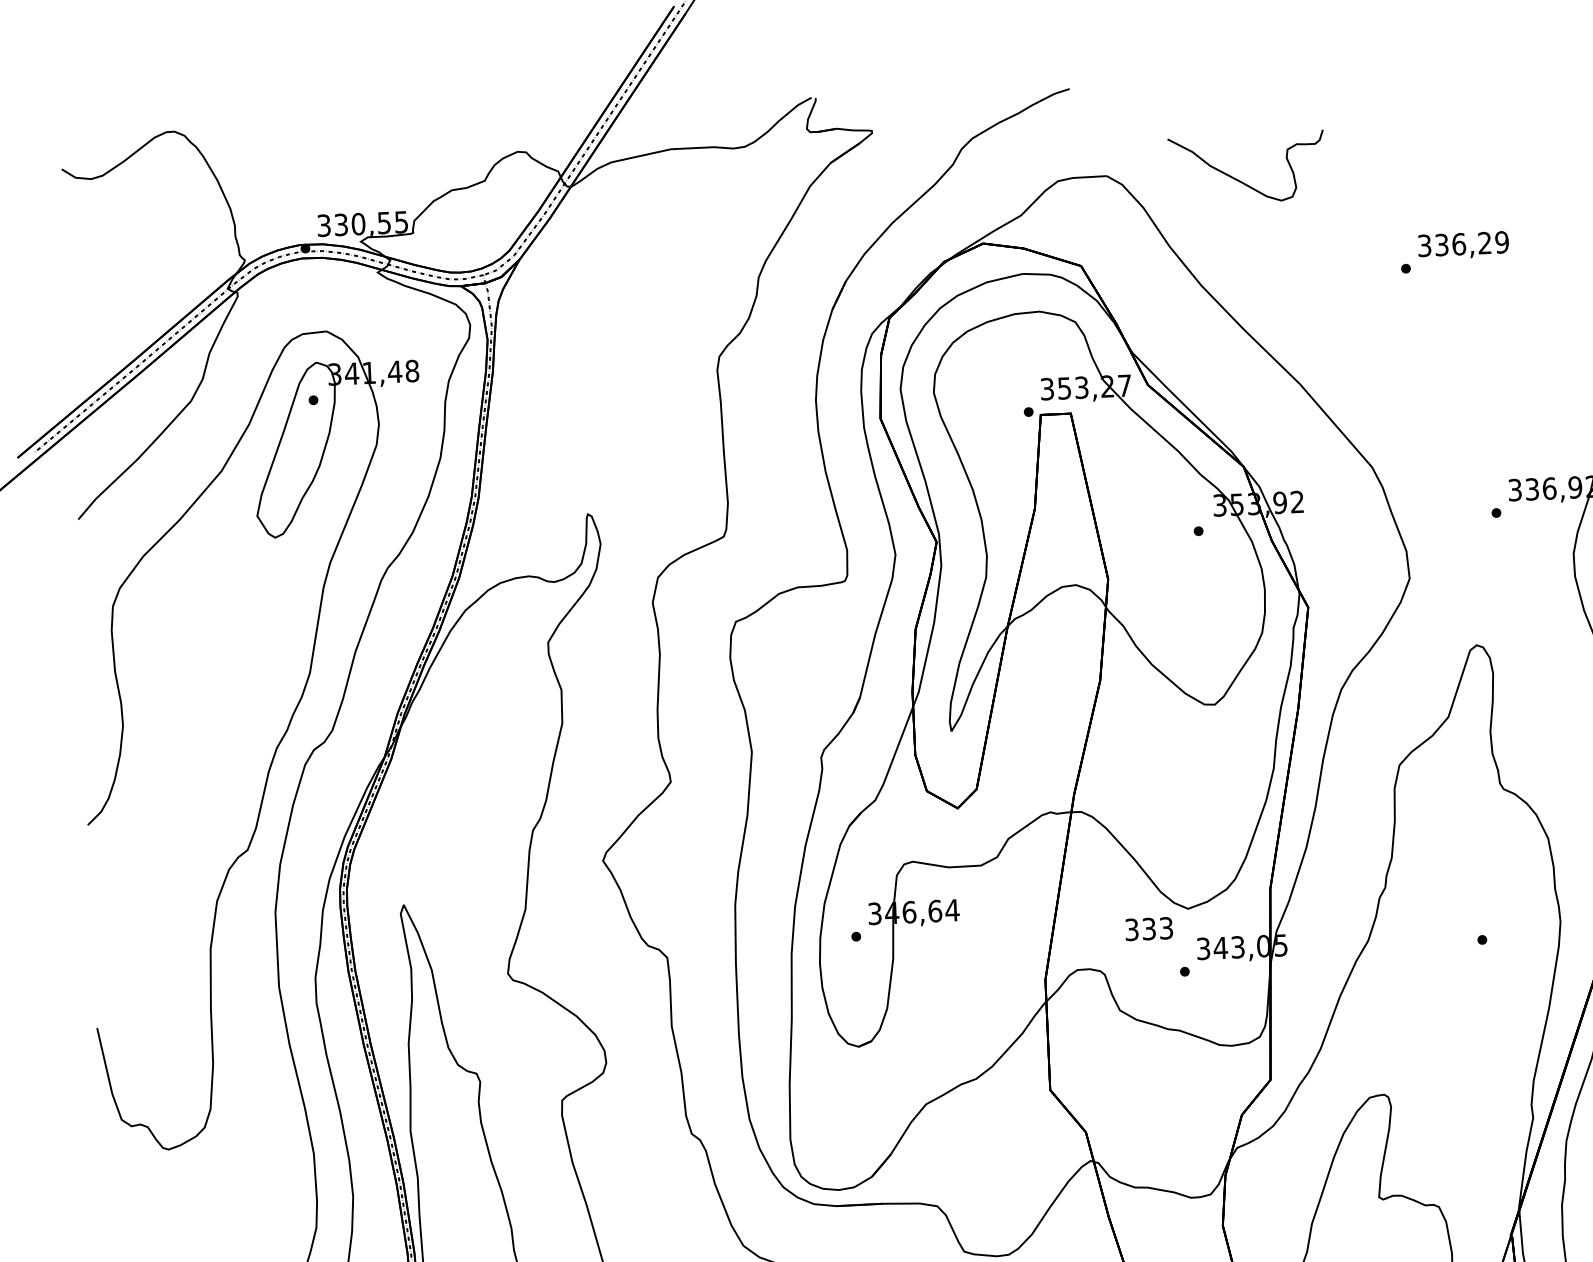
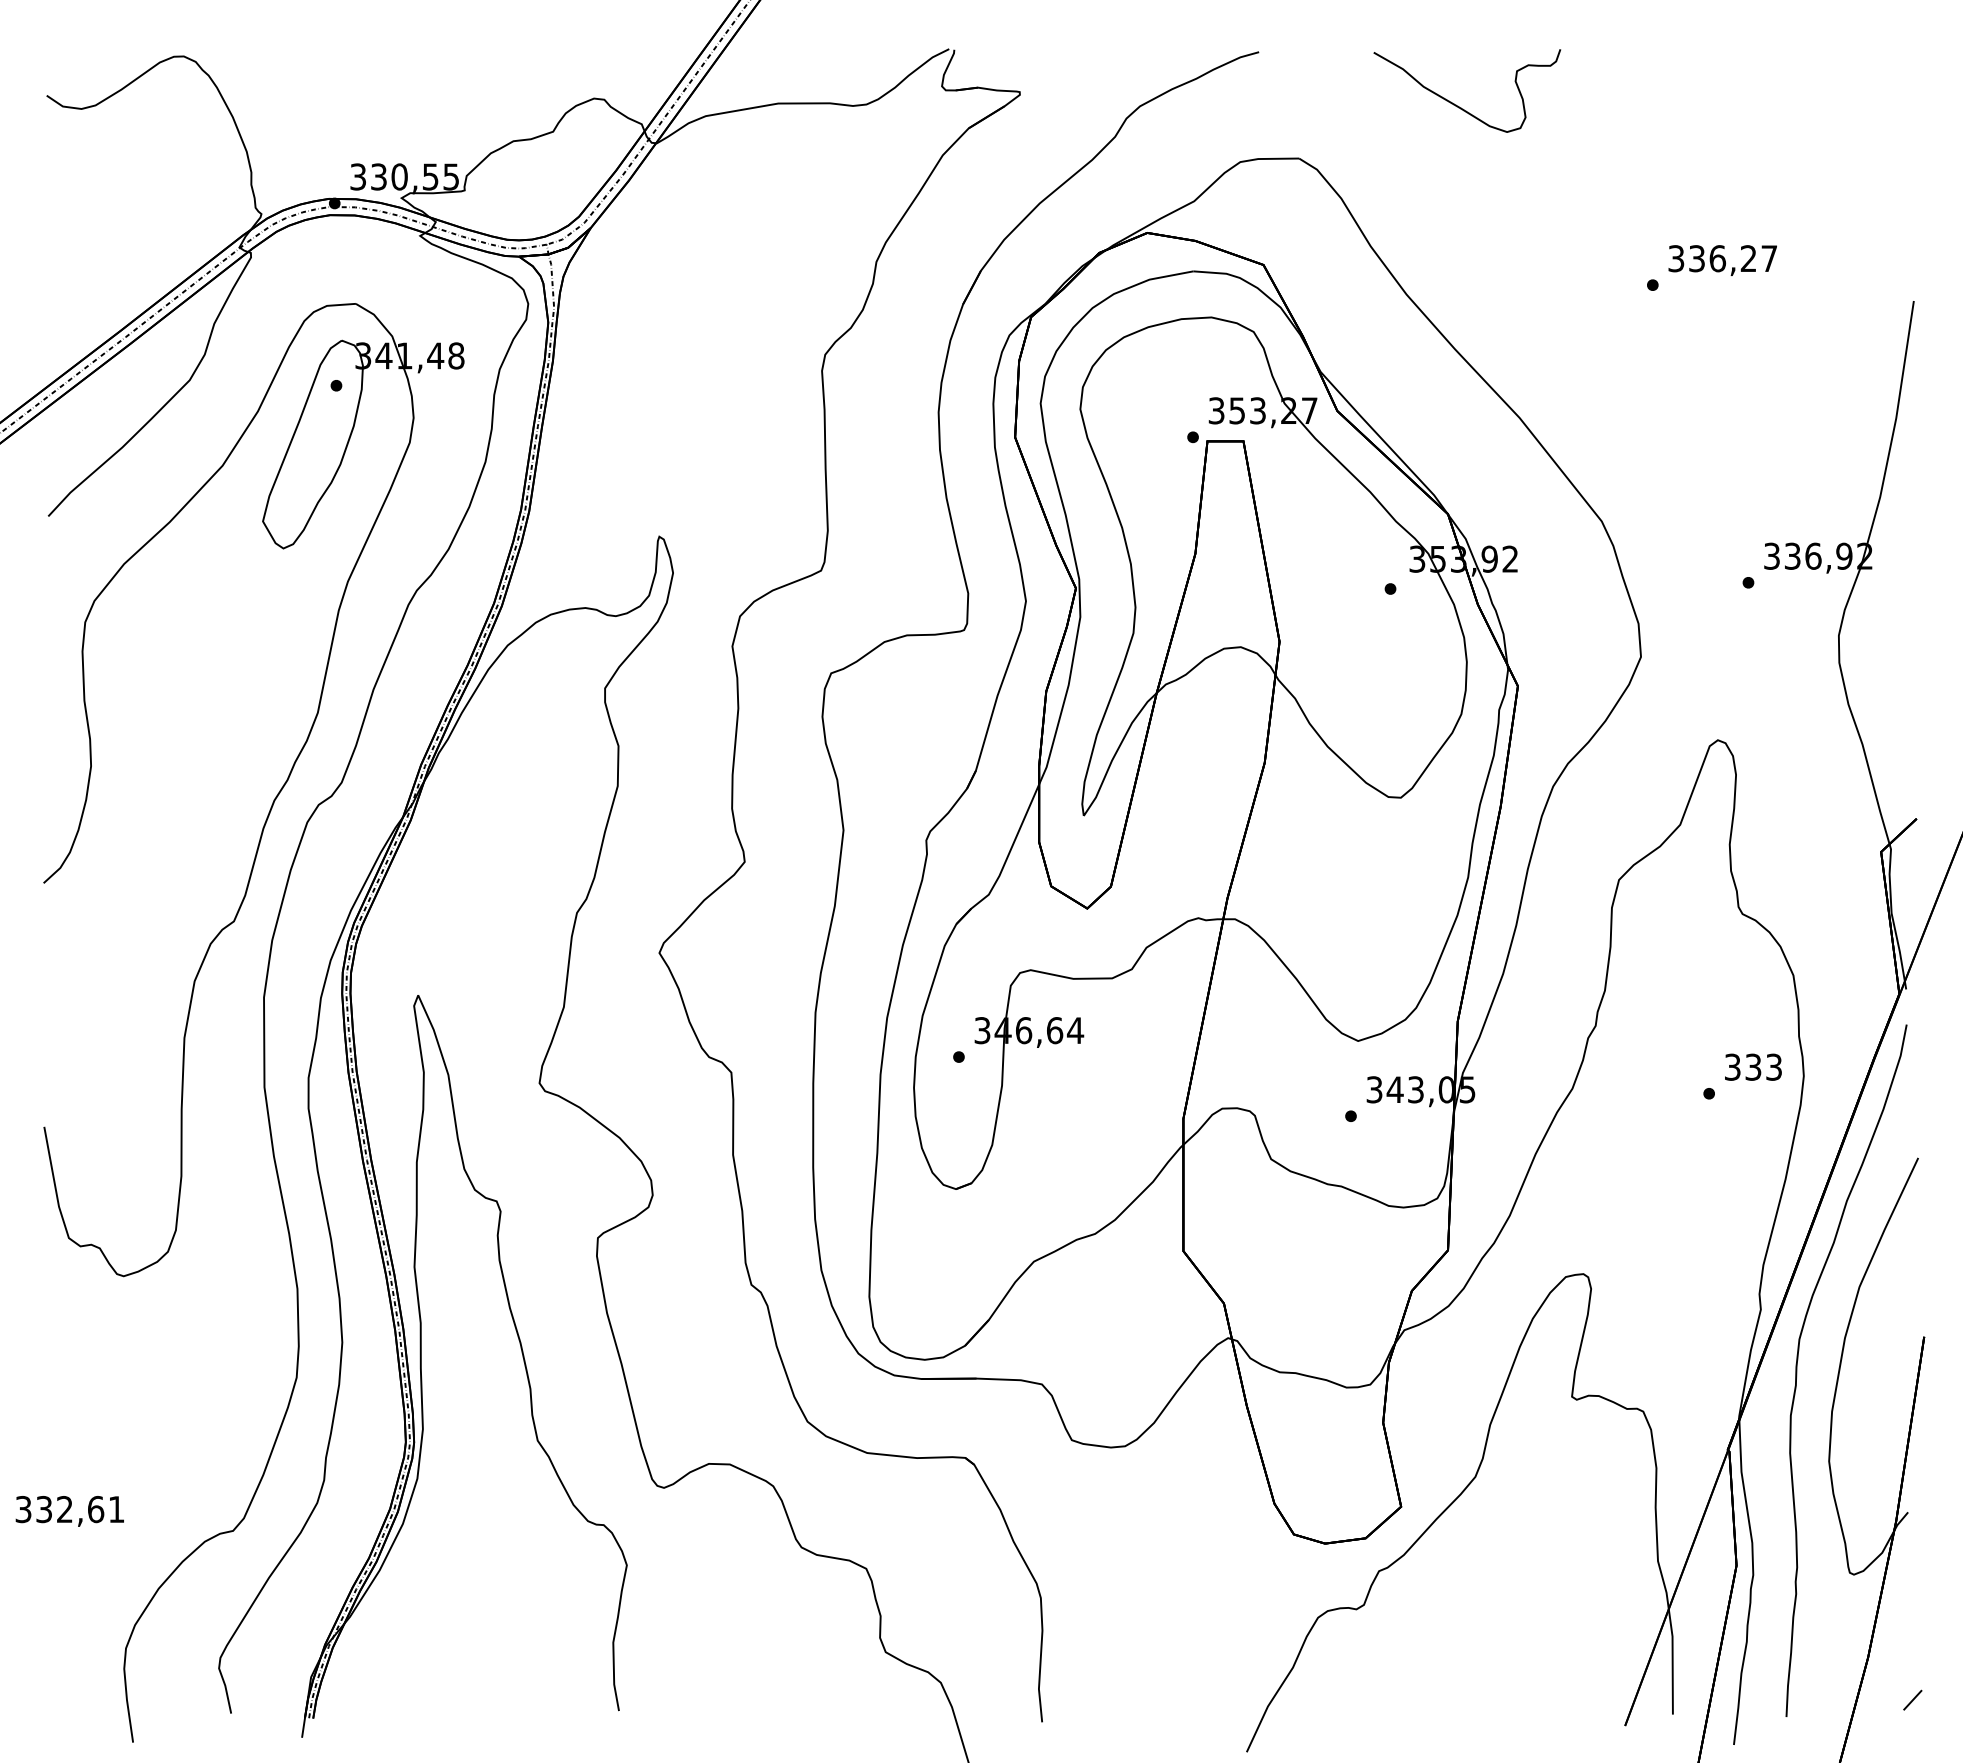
curve: (1238, 179) -> (1456, 104), moved
text: (1502, 242) -> (1769, 258), 336,29 -> 336,27
text: (1149, 928) -> (1753, 1066), moved

